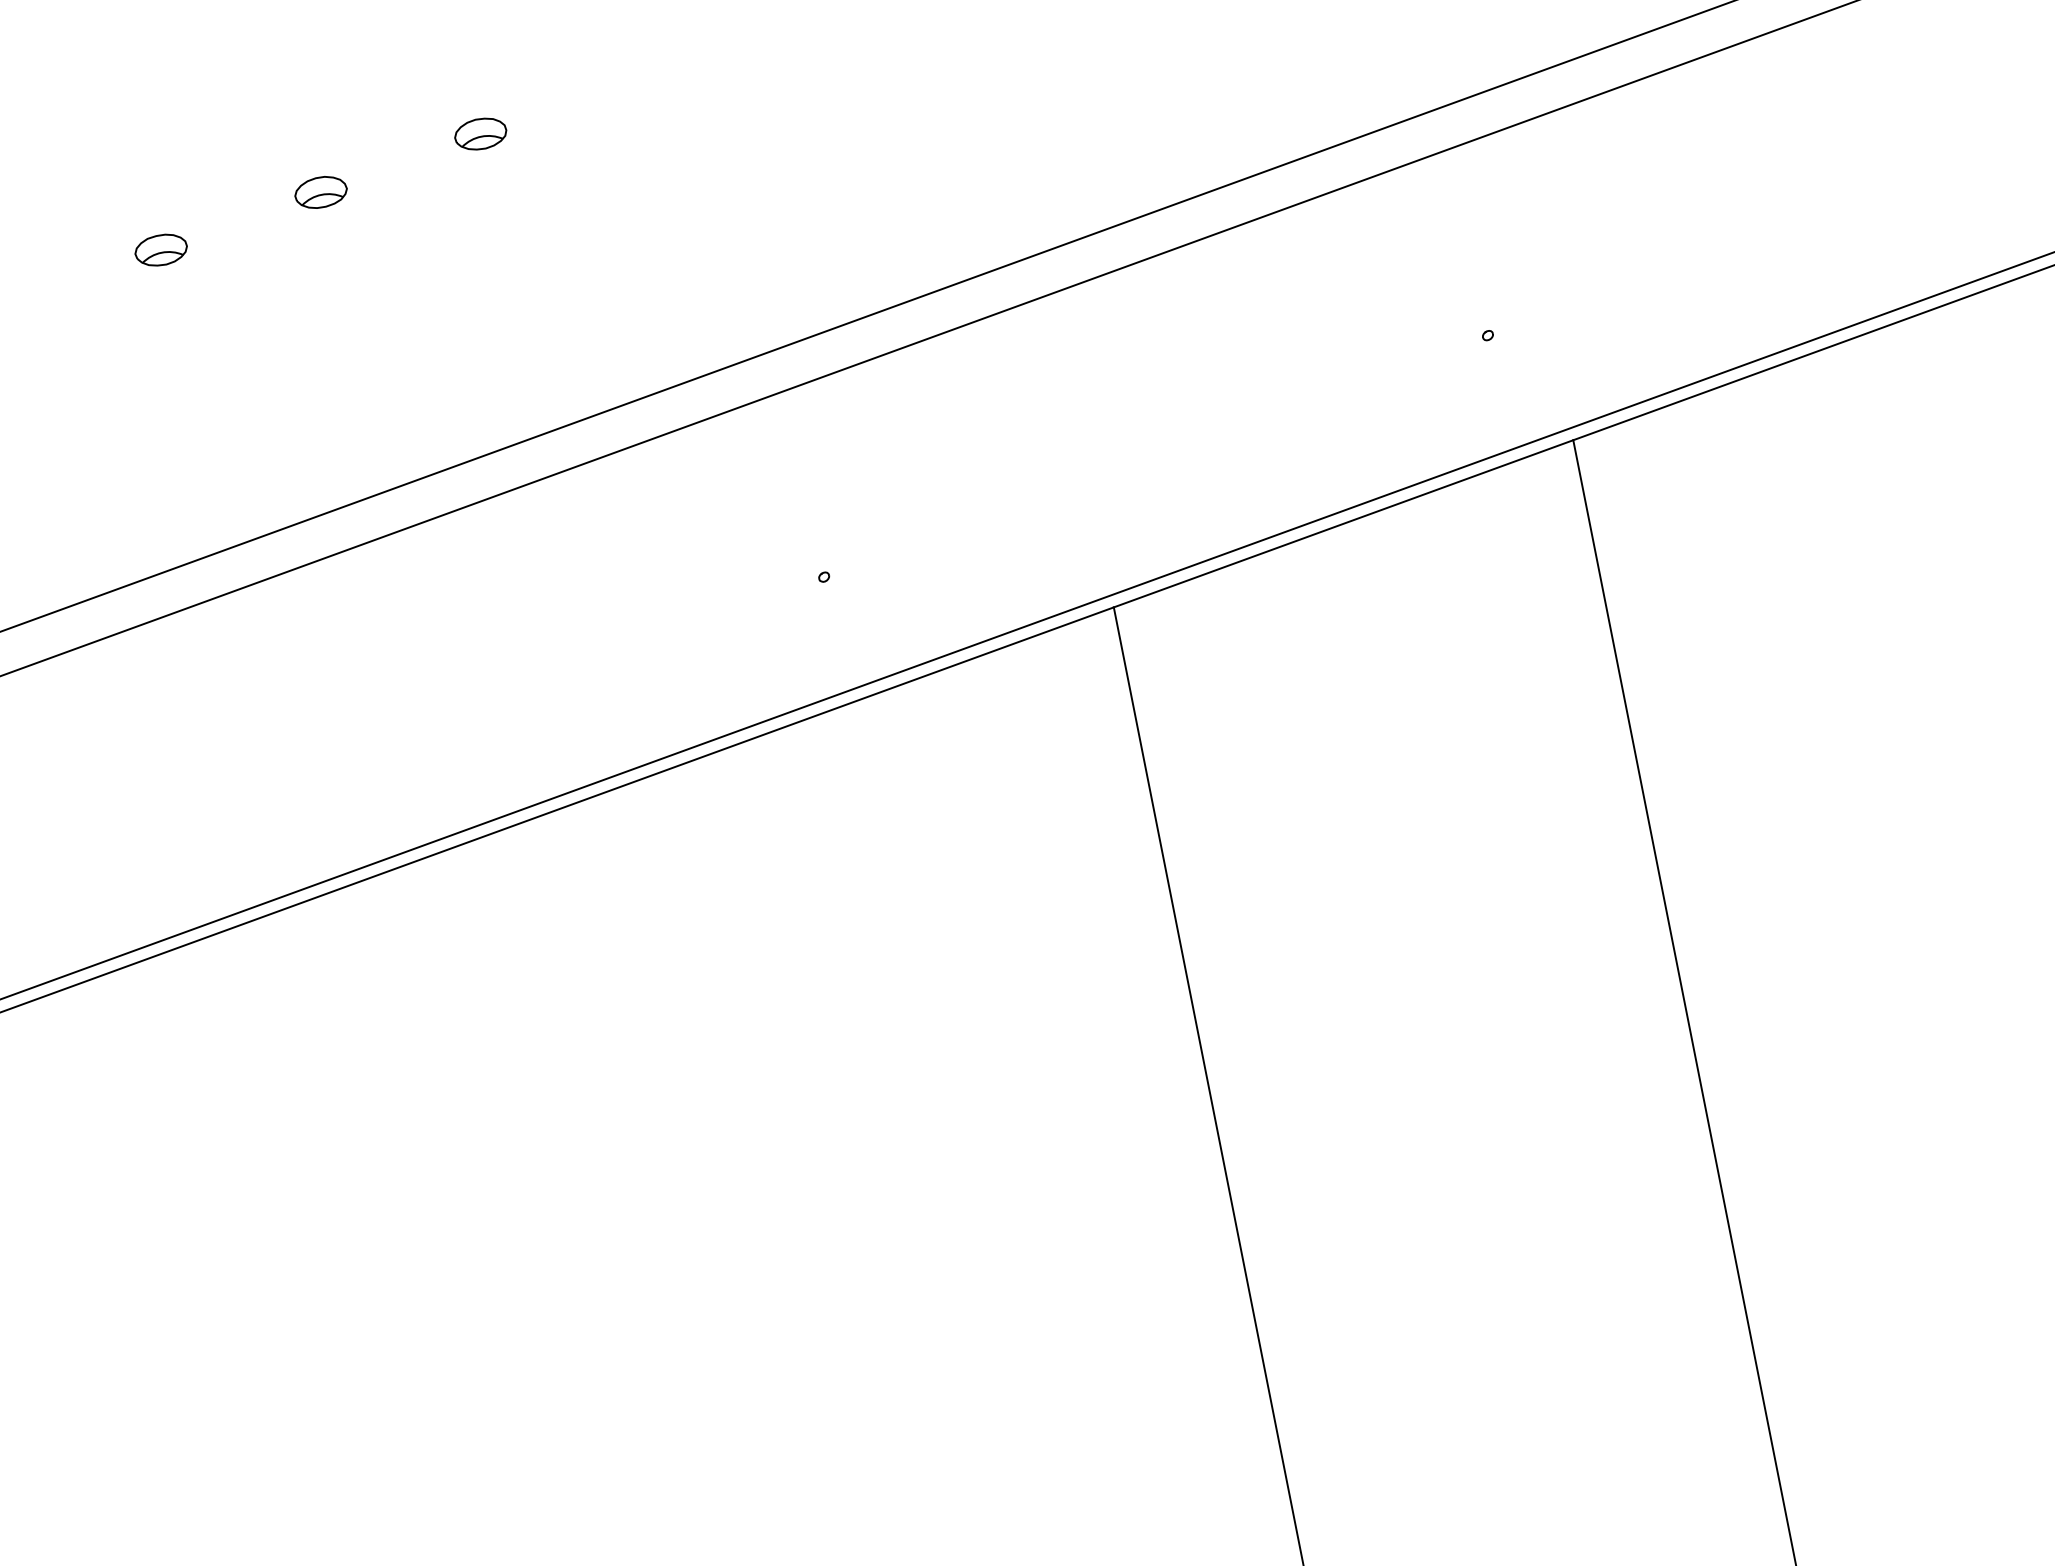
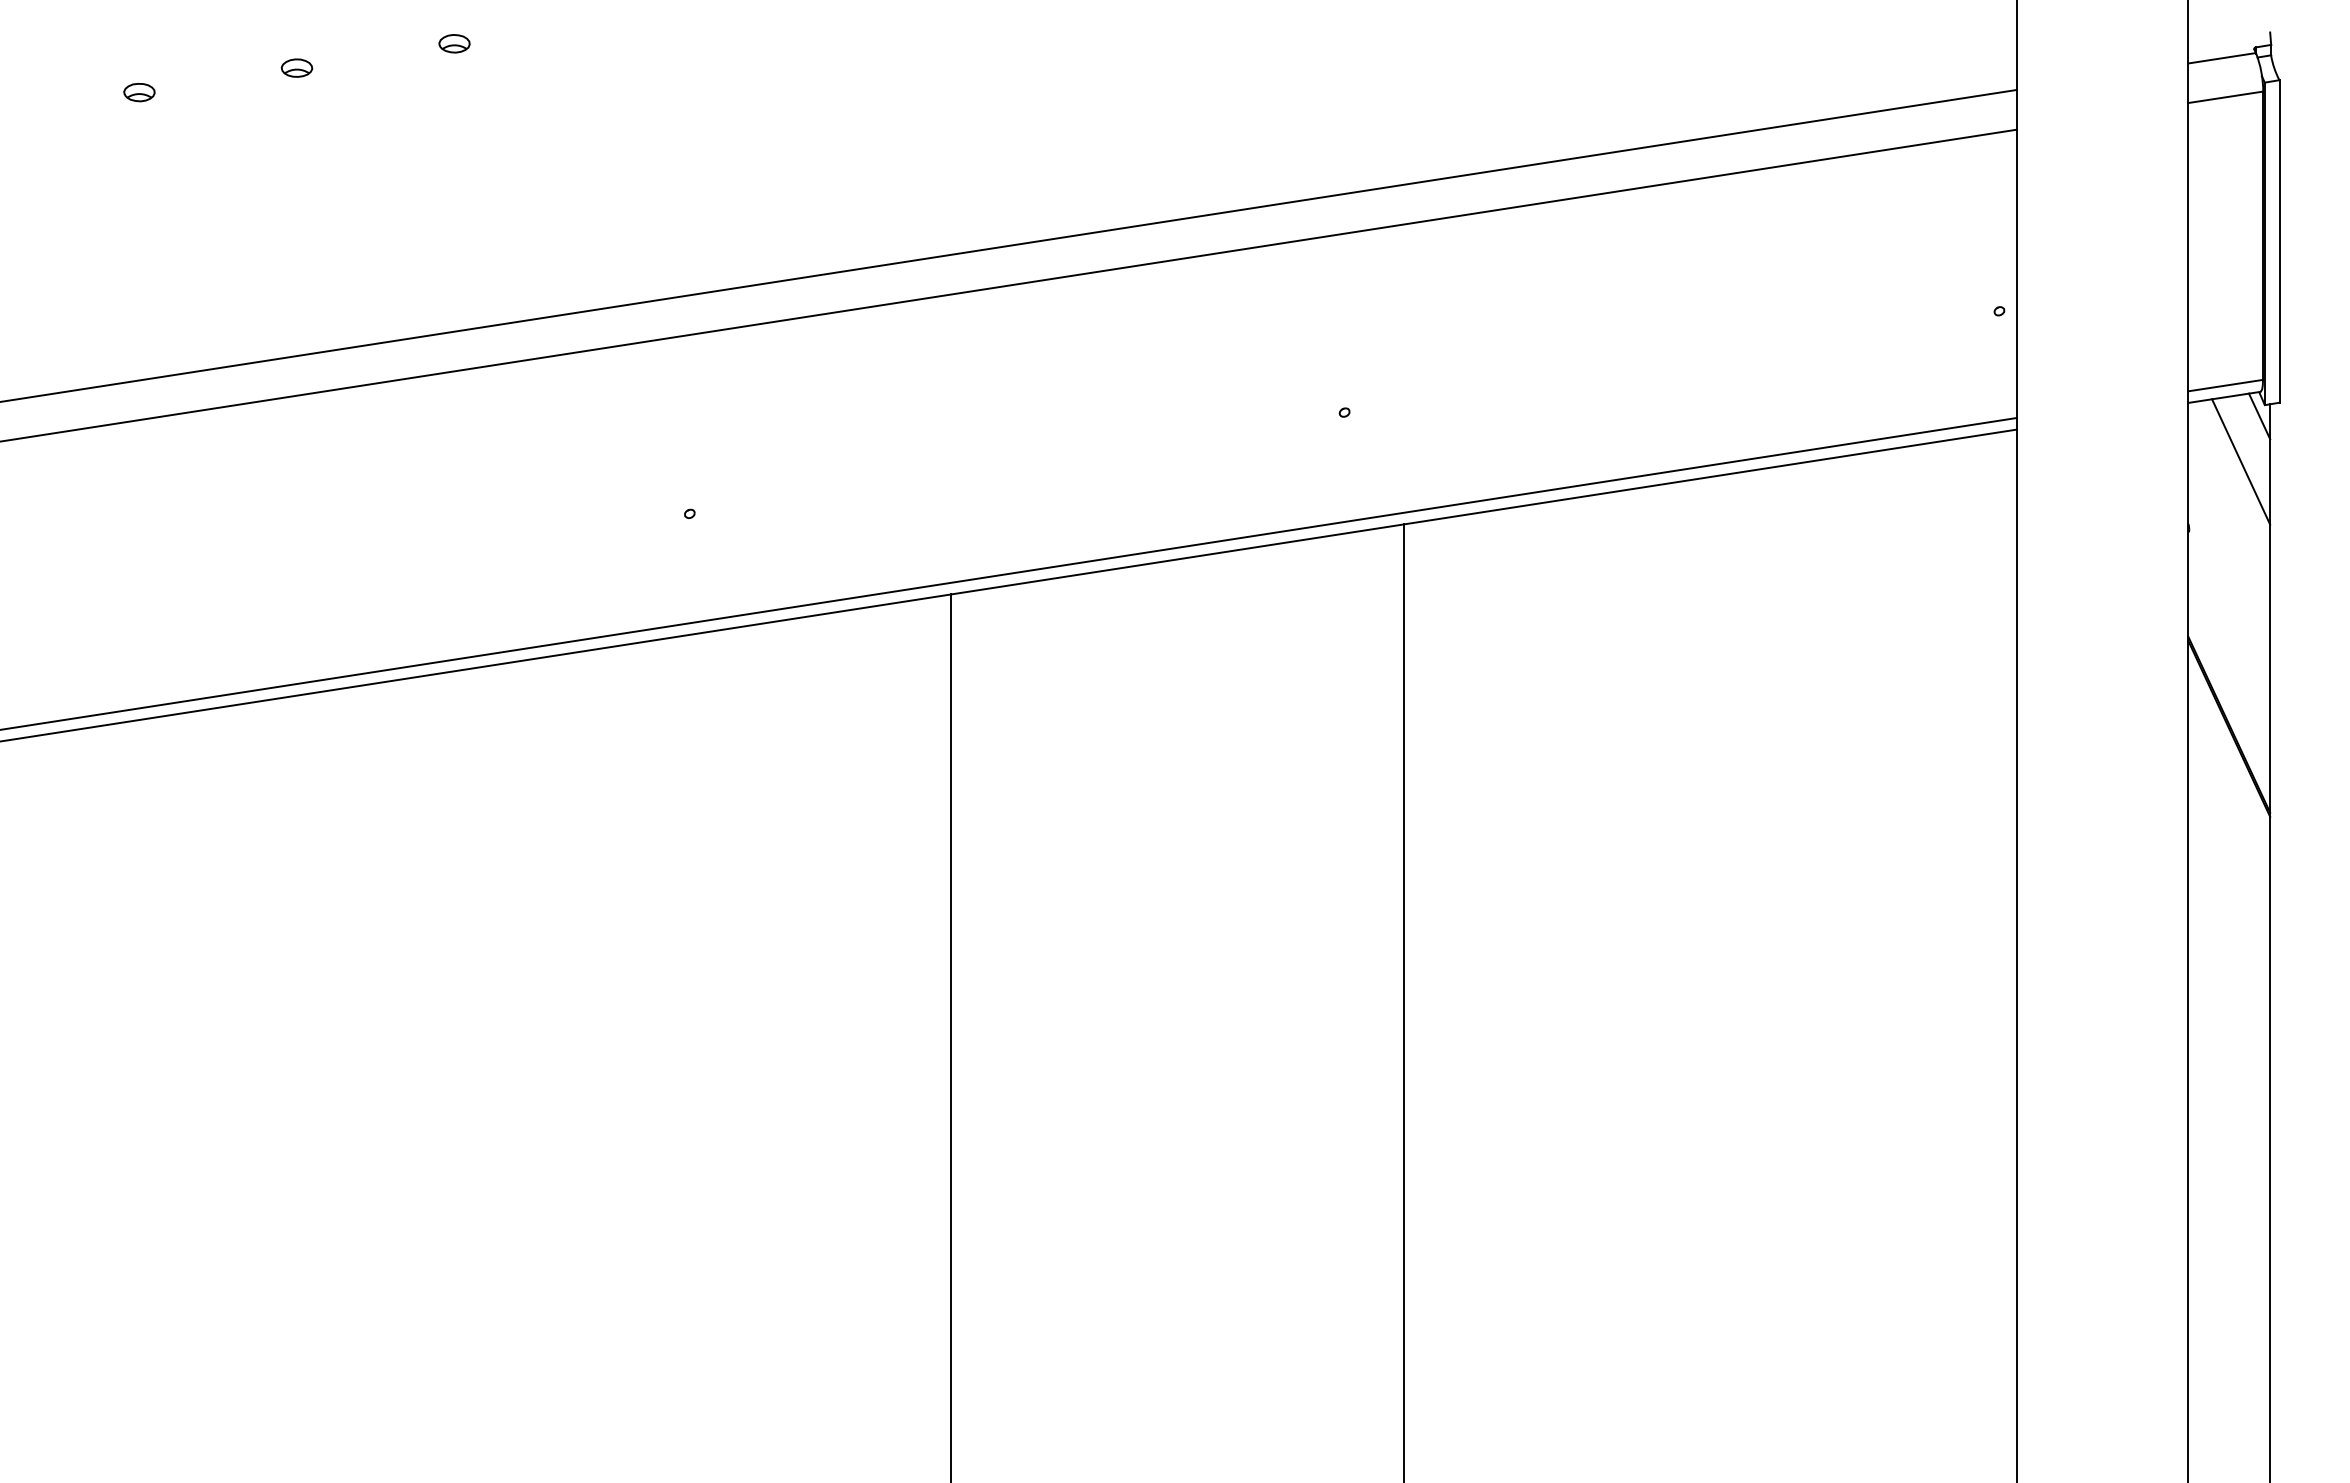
part: (480, 133) -> (454, 43), size x0.62
part: (320, 191) -> (296, 67), size x0.62
part: (161, 250) -> (139, 92), size x0.62

